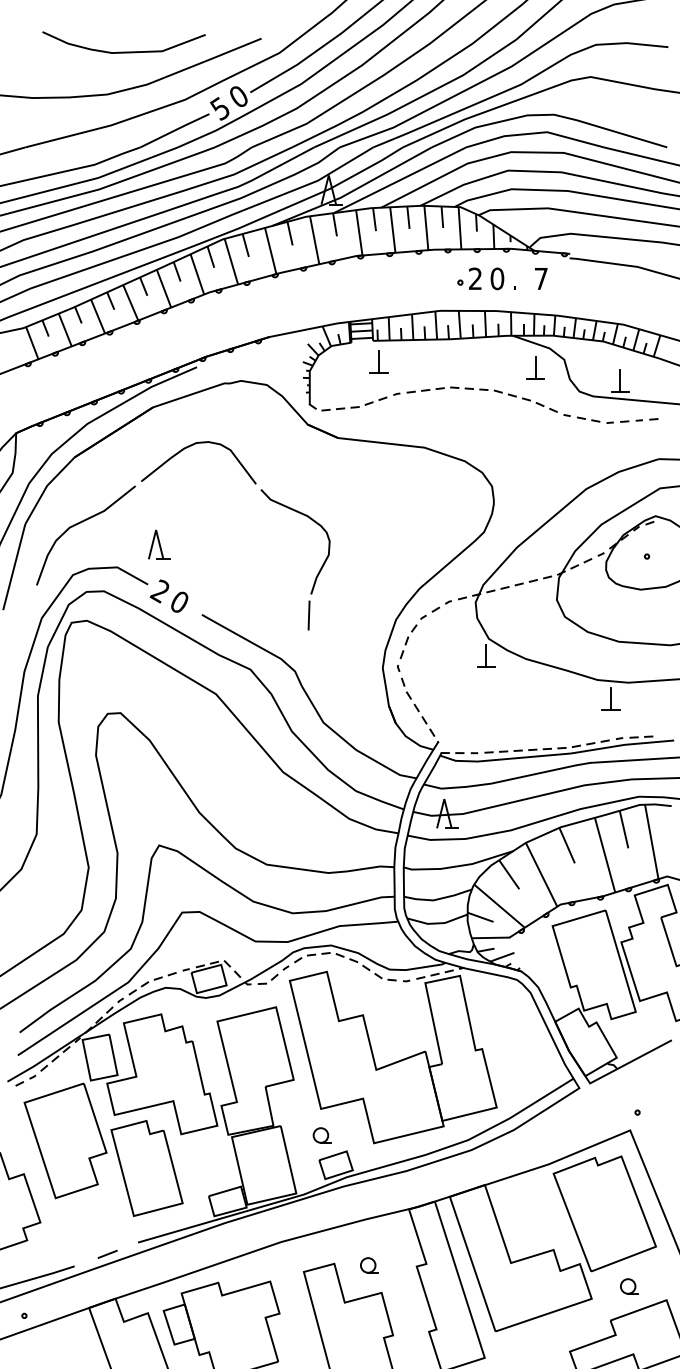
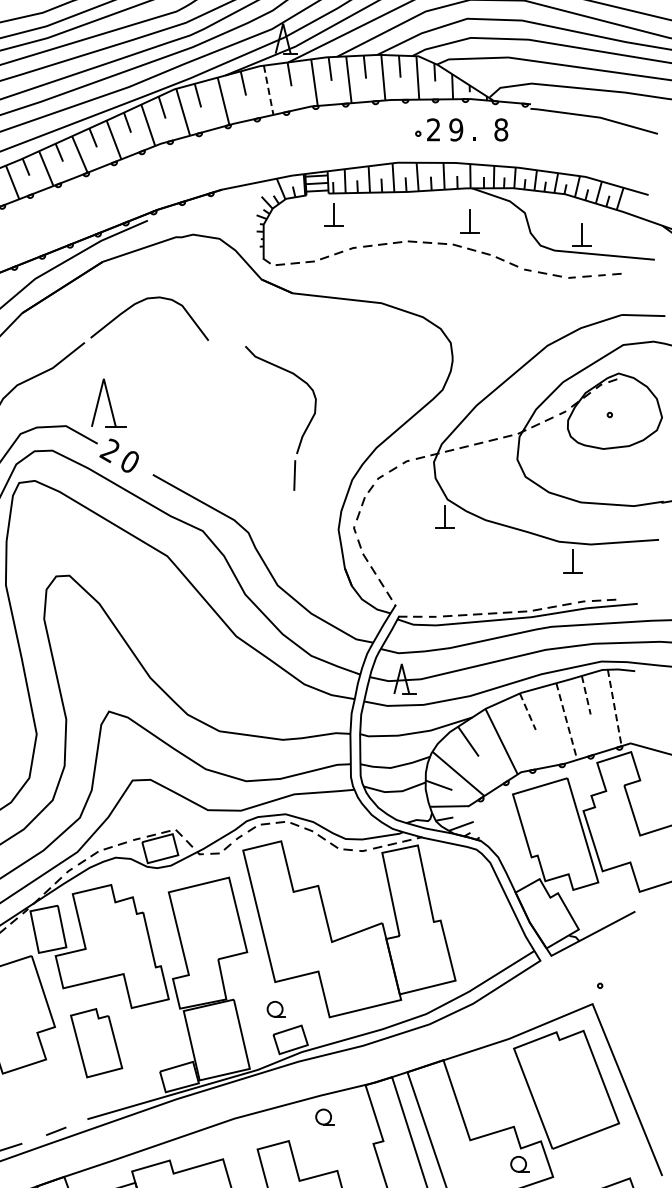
line: (314, 240) -> (268, 90), solid -> dashed
text: (497, 278) -> (456, 129), 0 -> 9
text: (540, 278) -> (500, 129), 7 -> 8
part: (535, 367) -> (469, 220), moved
part: (159, 544) -> (109, 402), size x1.6
part: (318, 571) -> (304, 430), moved
line: (624, 830) -> (586, 696), solid -> dashed
line: (651, 841) -> (614, 707), solid -> dashed
line: (567, 846) -> (528, 712), solid -> dashed
line: (605, 855) -> (567, 721), solid -> dashed
part: (146, 1168) -> (96, 1043), size x0.7
part: (369, 1265) -> (324, 1117), moved
part: (629, 1286) -> (520, 1164), moved

